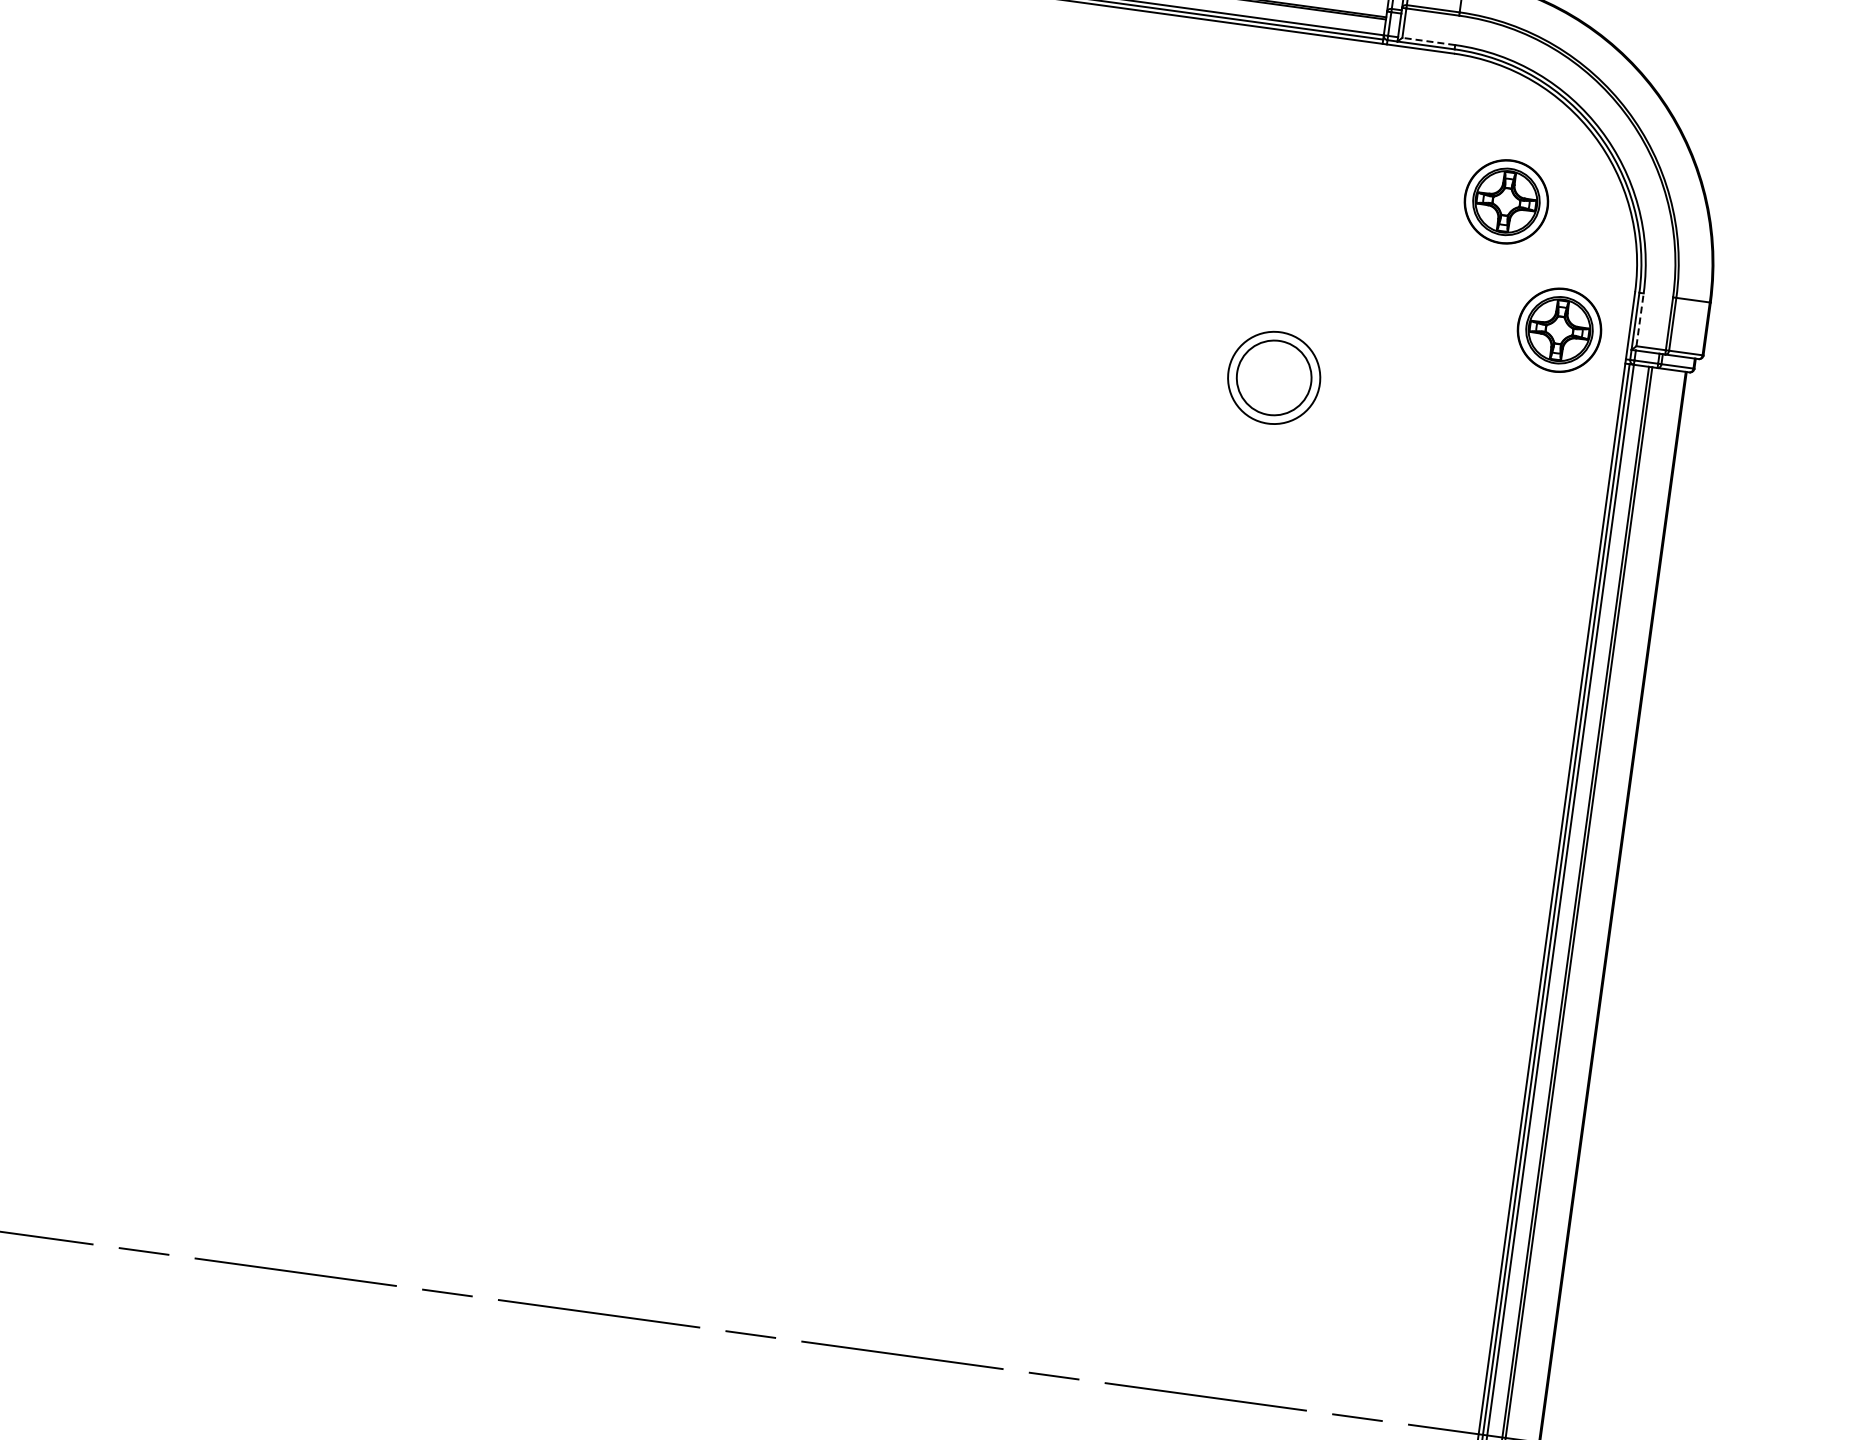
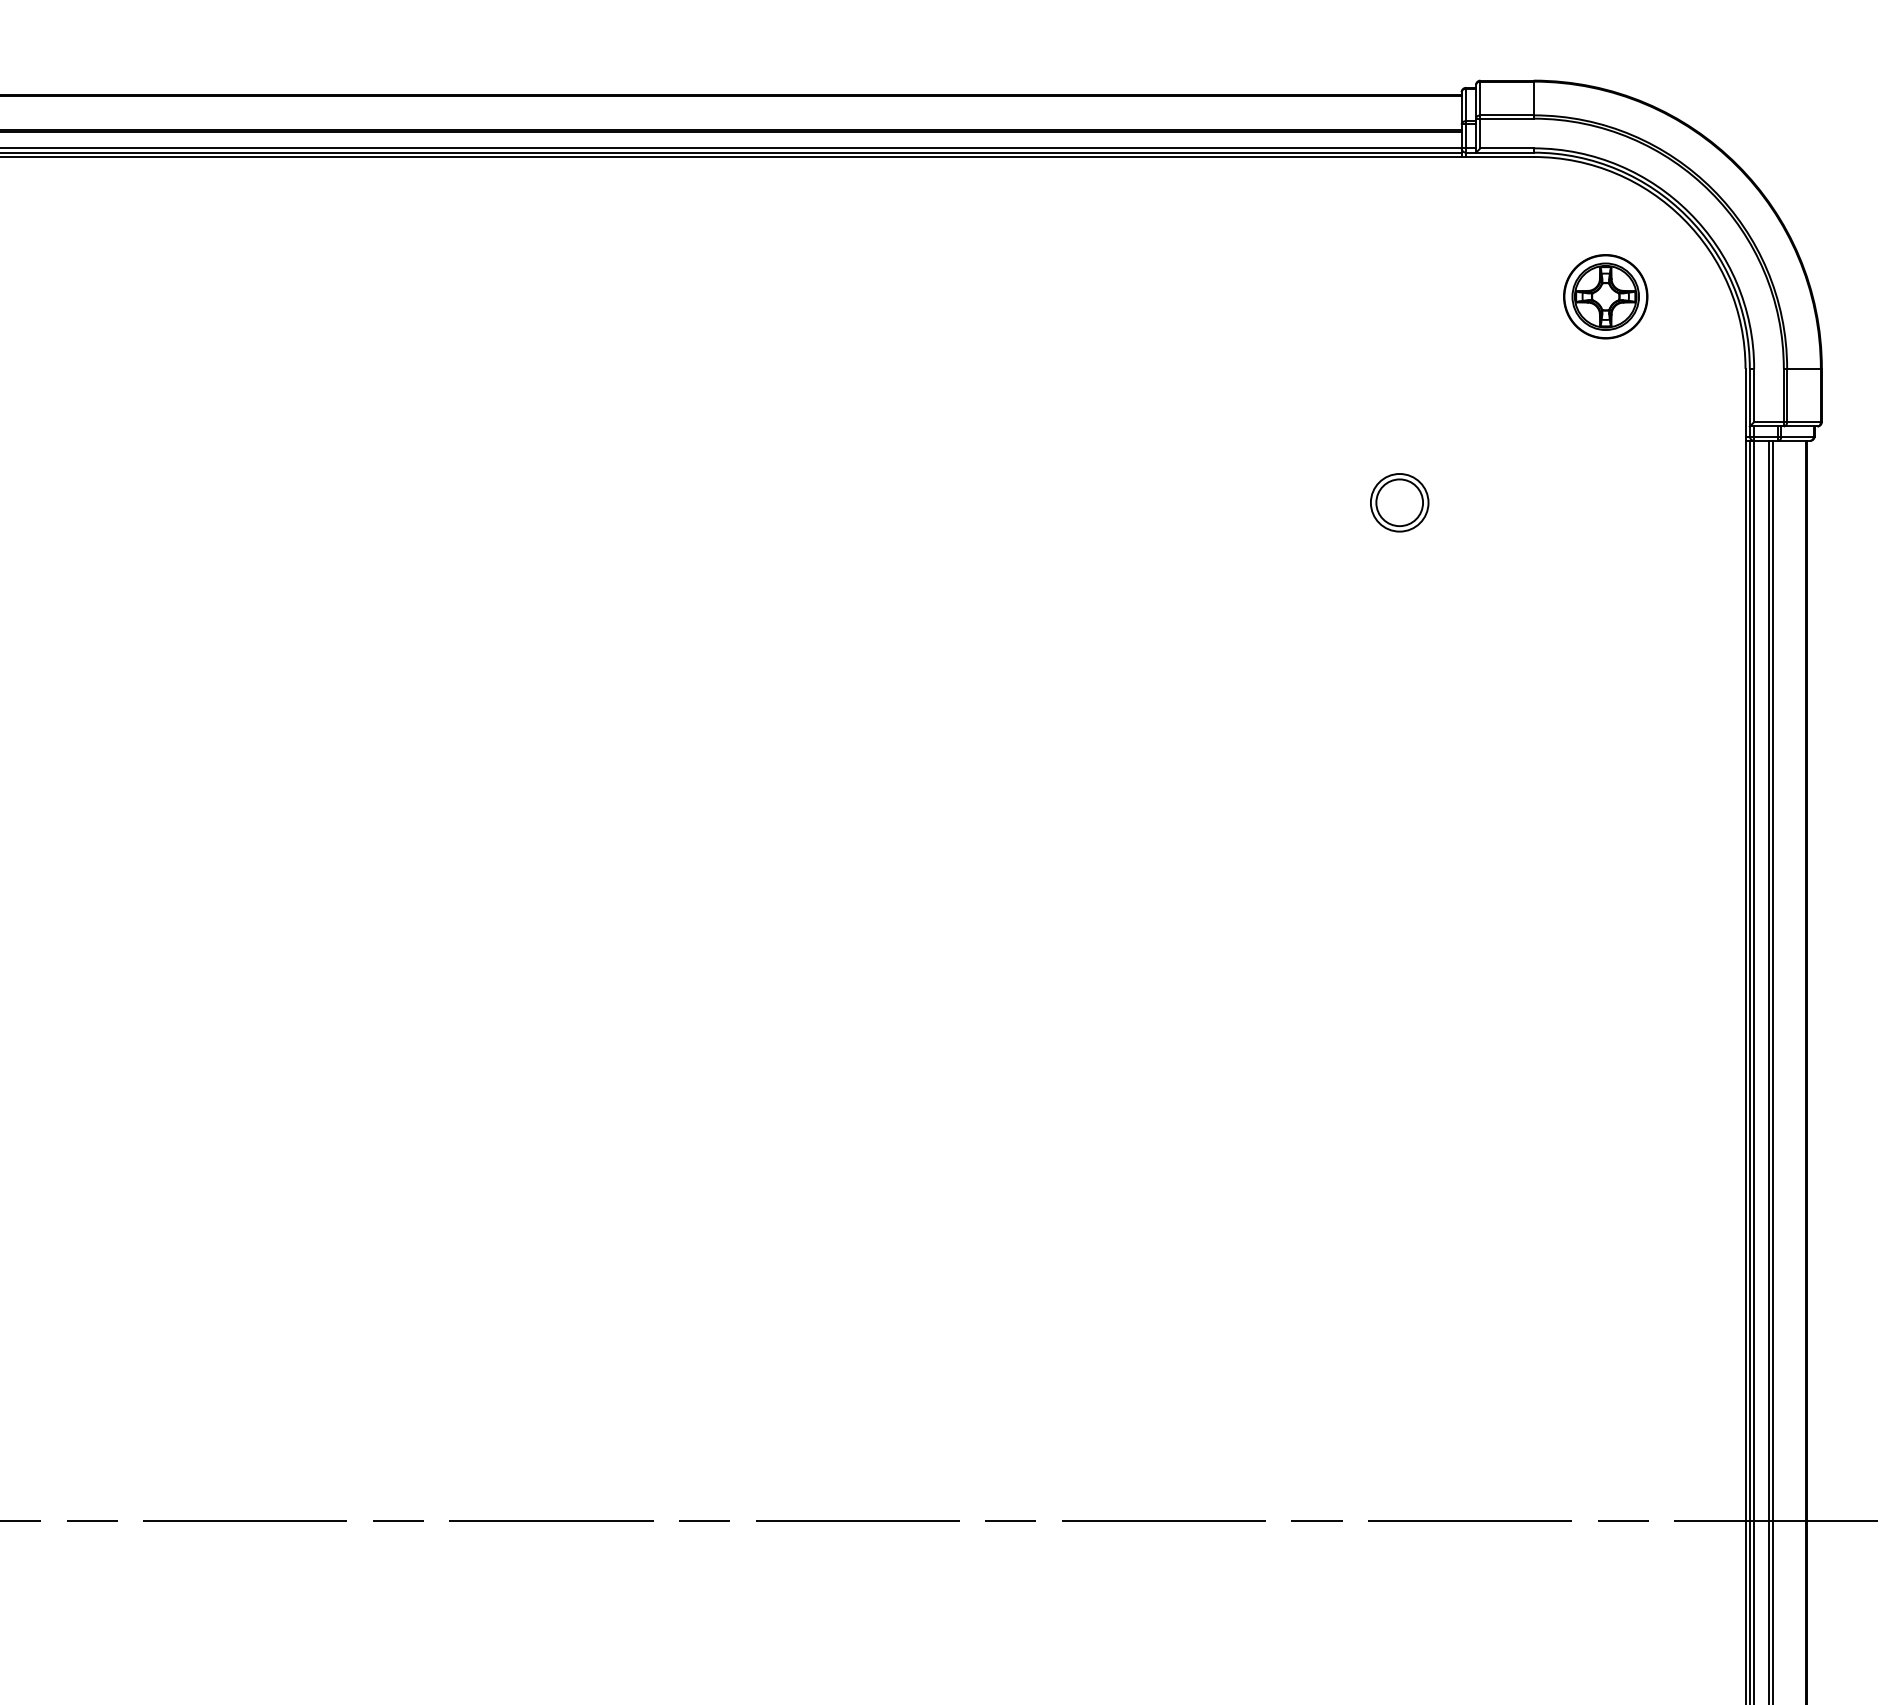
line: (1429, 41) -> (1507, 148), dashed -> solid
line: (1640, 319) -> (1754, 395), dashed -> solid
part: (1559, 329) -> (1675, 416), removed
part: (1274, 377) -> (1399, 502), size x0.62

